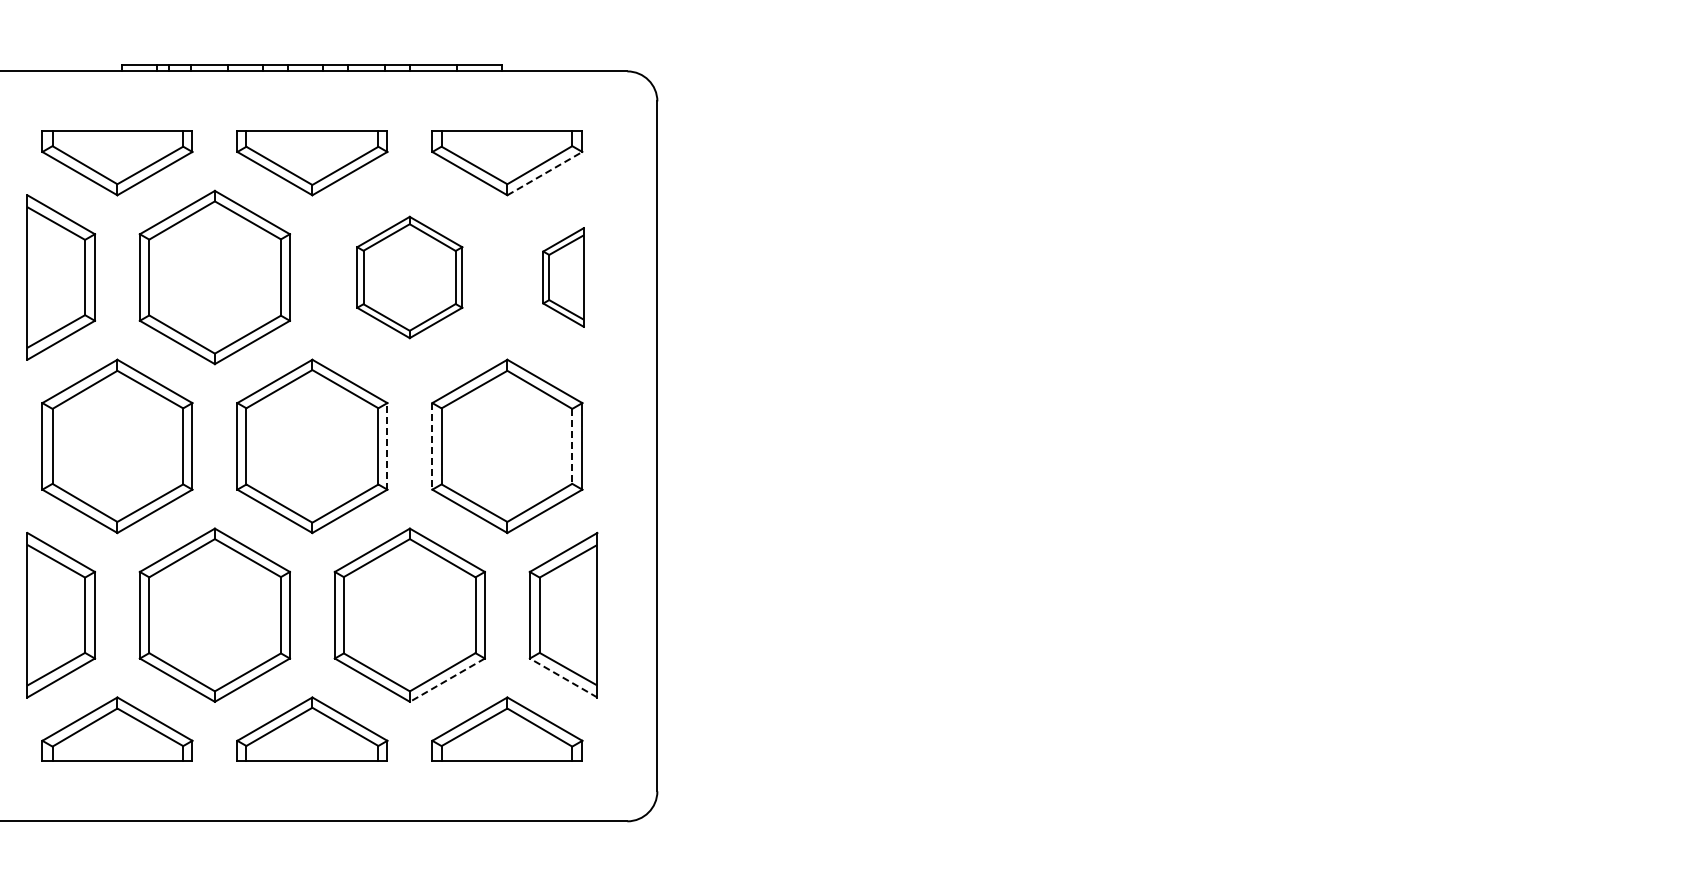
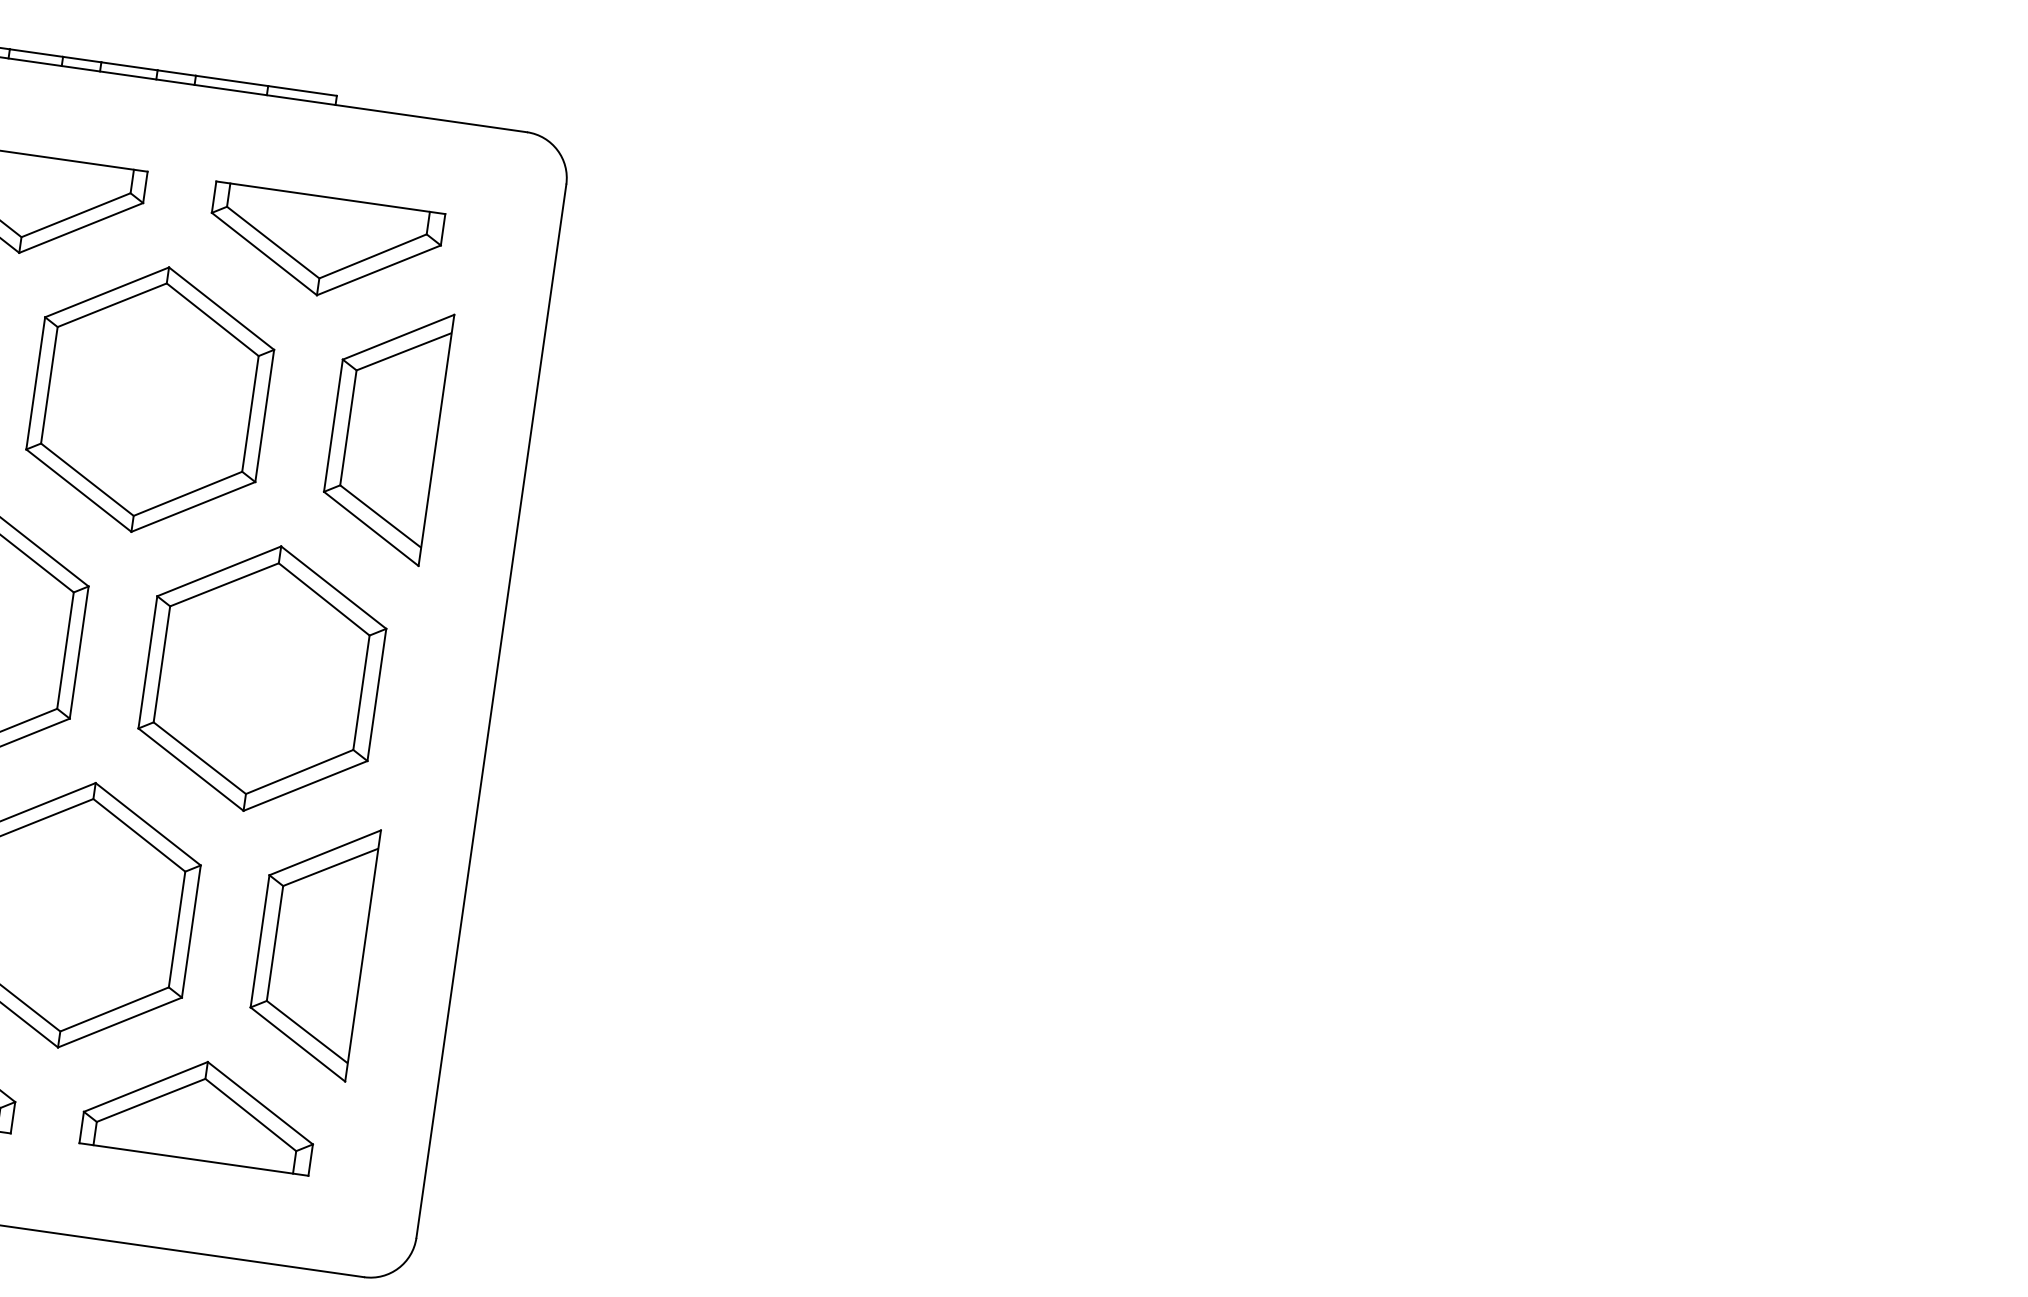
line: (545, 173) -> (379, 270), dashed -> solid
part: (409, 277) -> (149, 399), size x1.43
part: (563, 277) -> (384, 432), size x1.67
line: (387, 445) -> (79, 651), dashed -> solid
line: (432, 446) -> (148, 662), dashed -> solid
line: (572, 446) -> (361, 692), dashed -> solid
line: (563, 678) -> (297, 1045), dashed -> solid
line: (446, 680) -> (118, 1022), dashed -> solid

